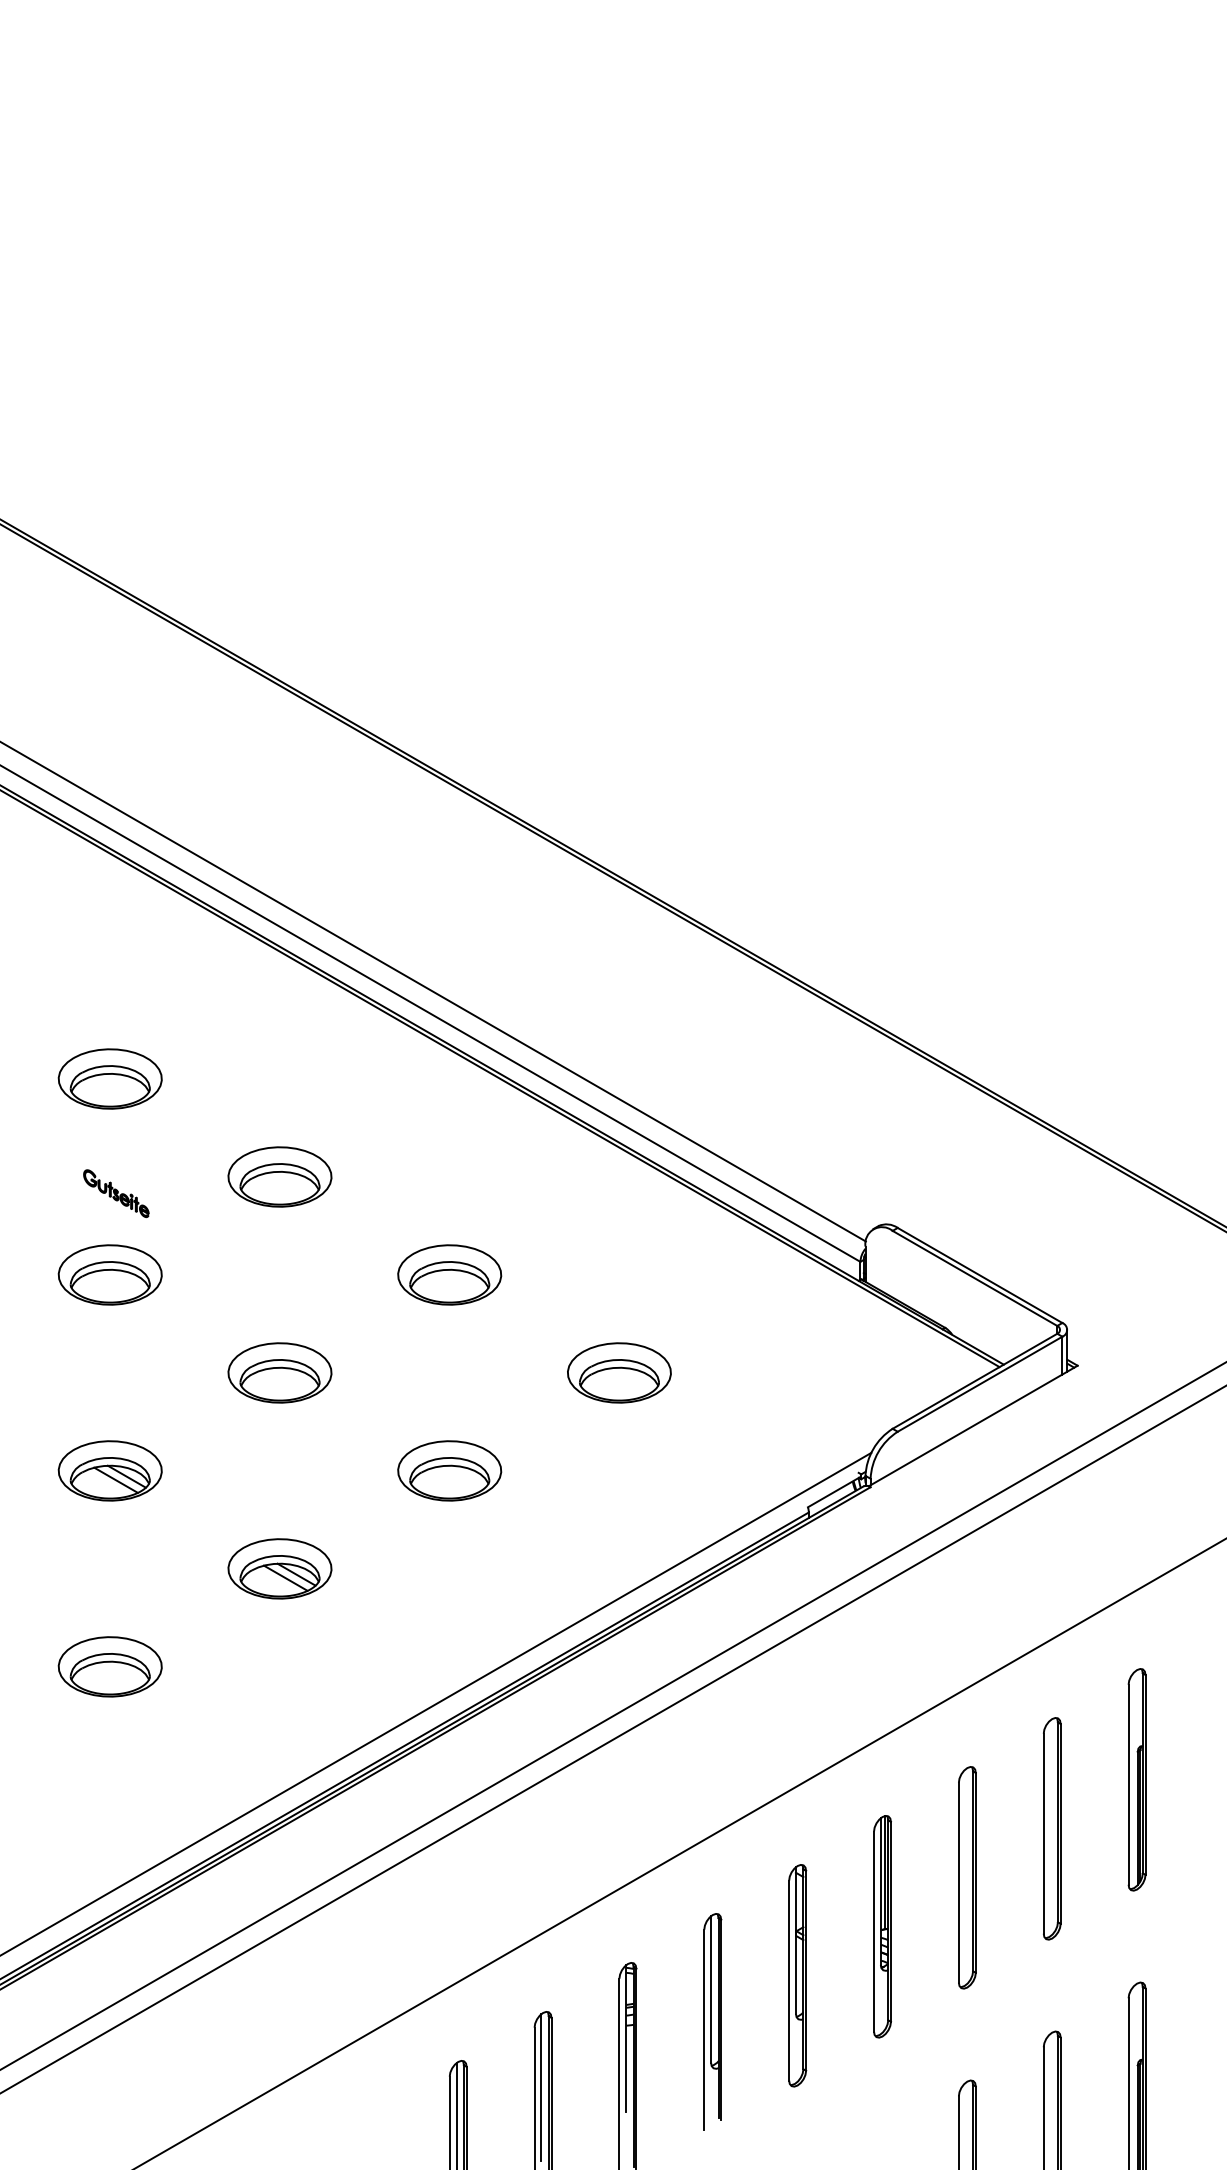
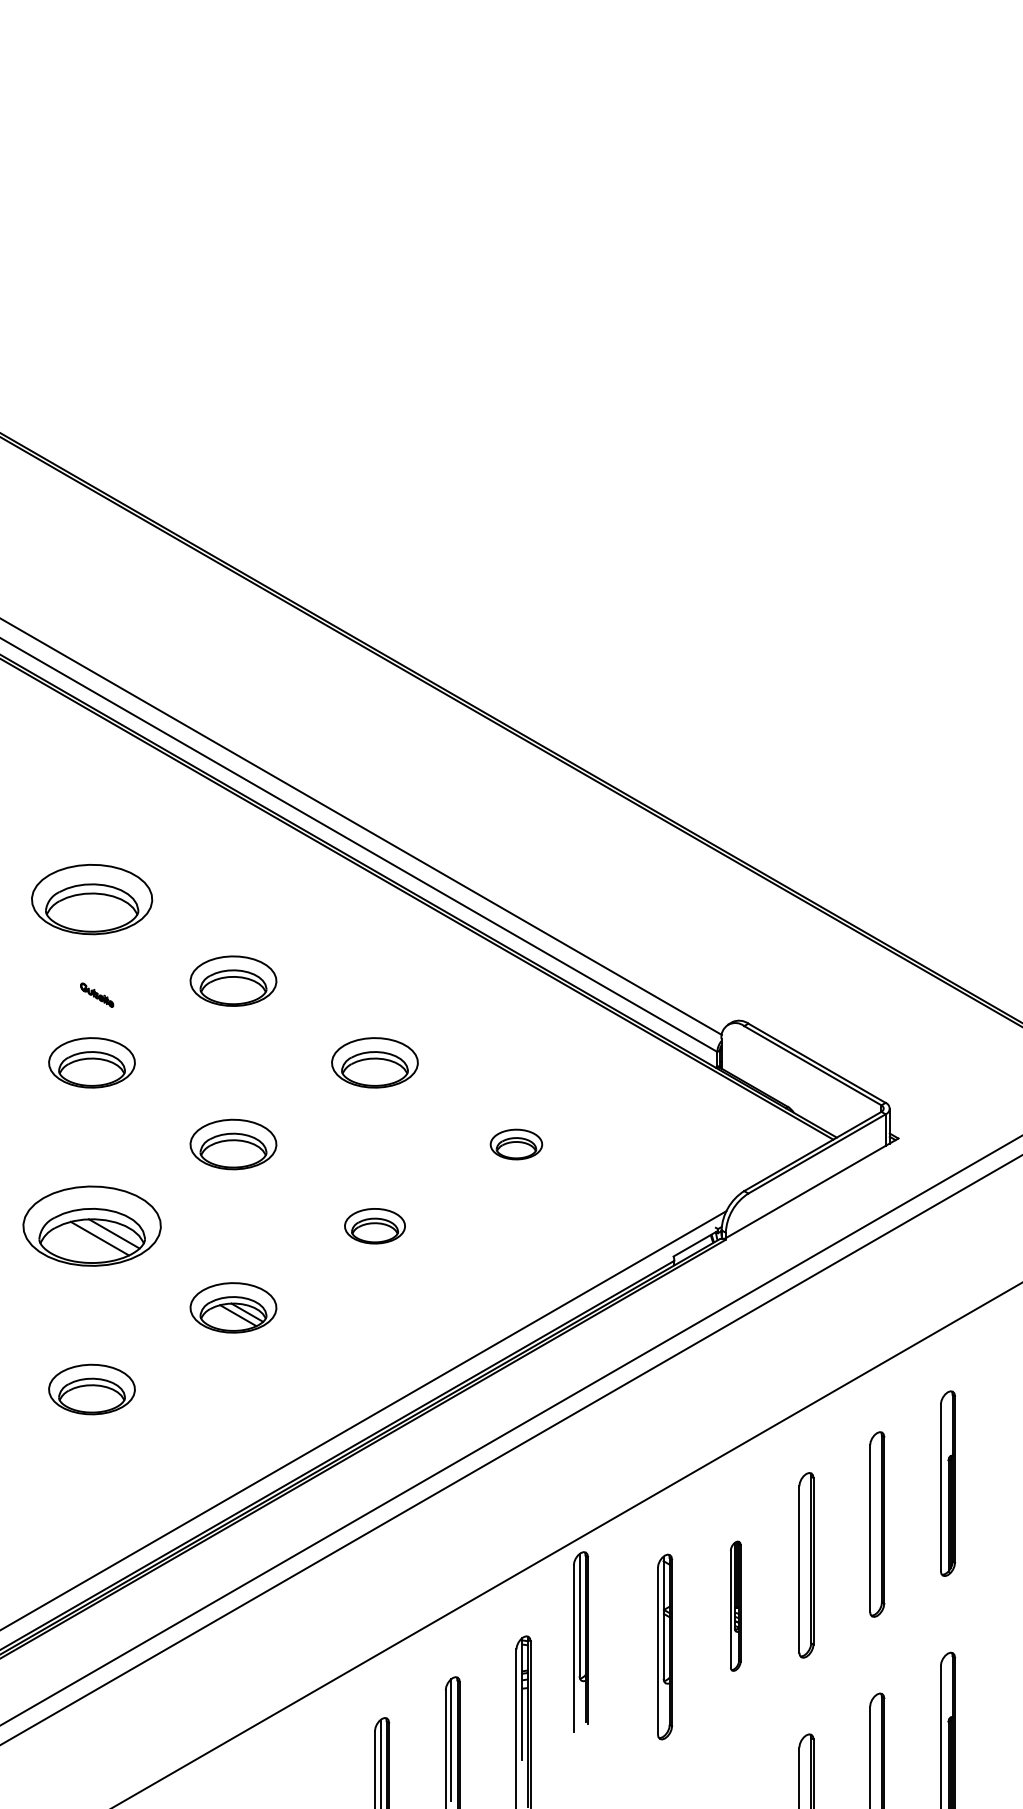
part: (109, 1078) -> (91, 899), size x1.4
part: (116, 1193) -> (97, 994), size x0.6
part: (619, 1372) -> (516, 1144), size x0.6
part: (109, 1470) -> (91, 1225), size x1.6
part: (449, 1470) -> (374, 1225), size x0.7
part: (882, 1926) -> (735, 1605), size x0.7
part: (712, 2021) -> (580, 1641), moved

